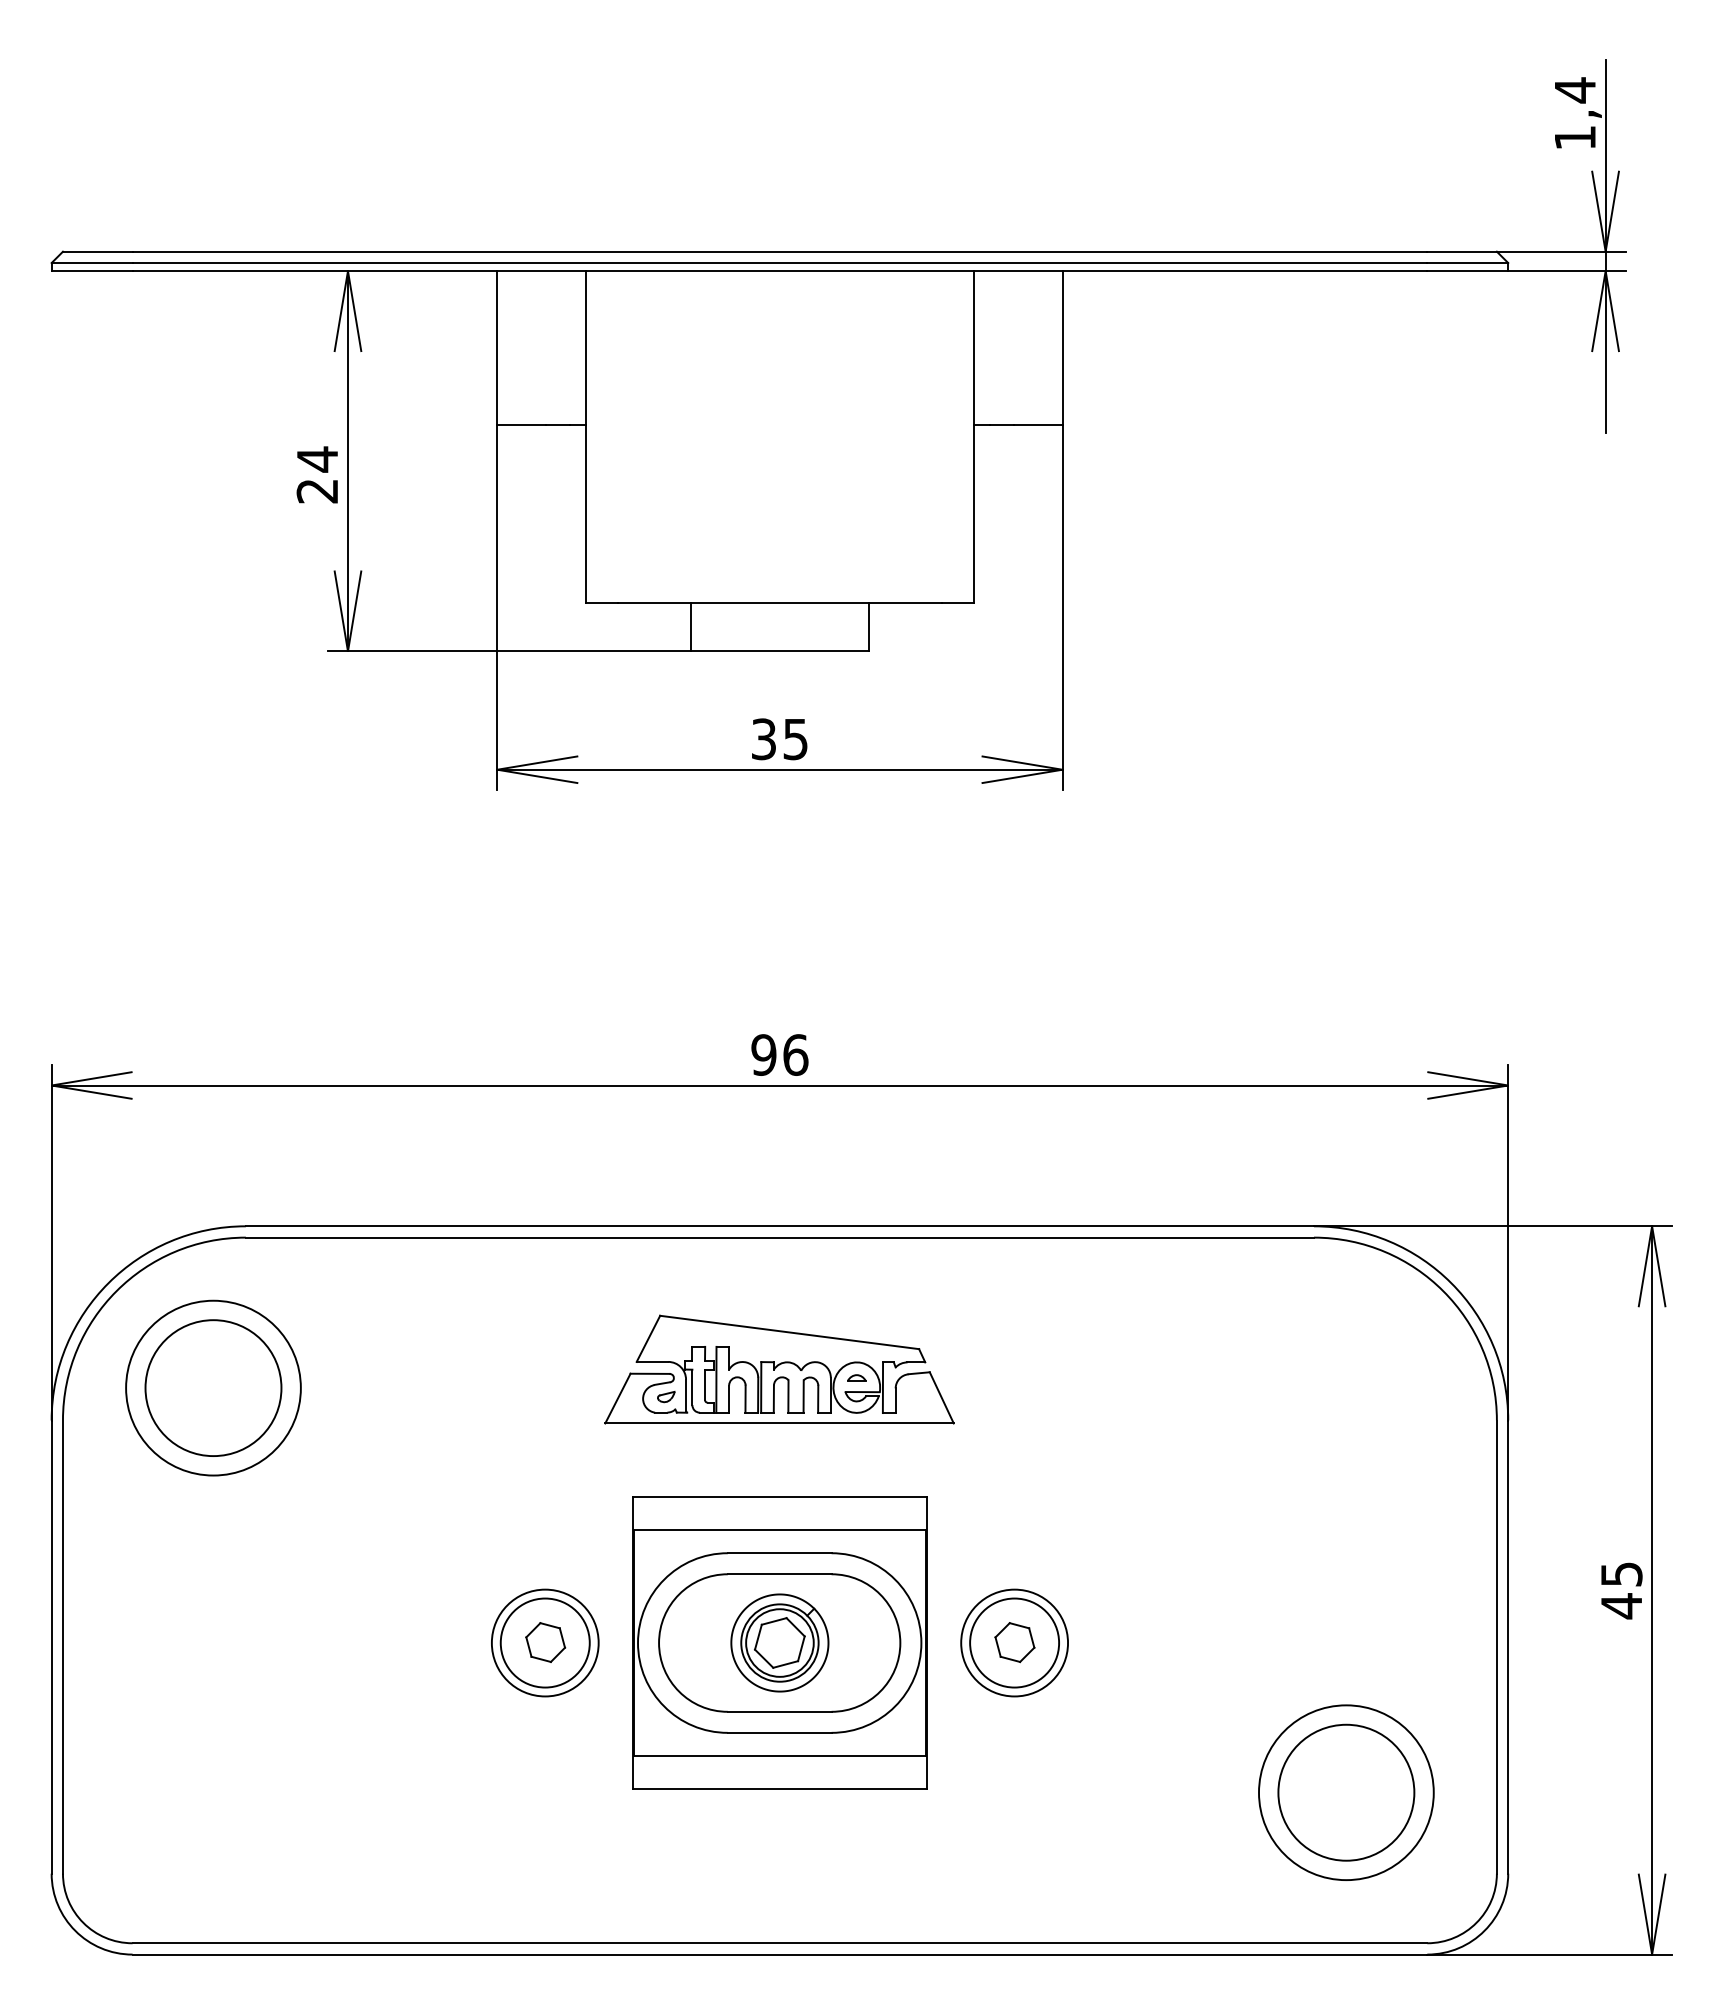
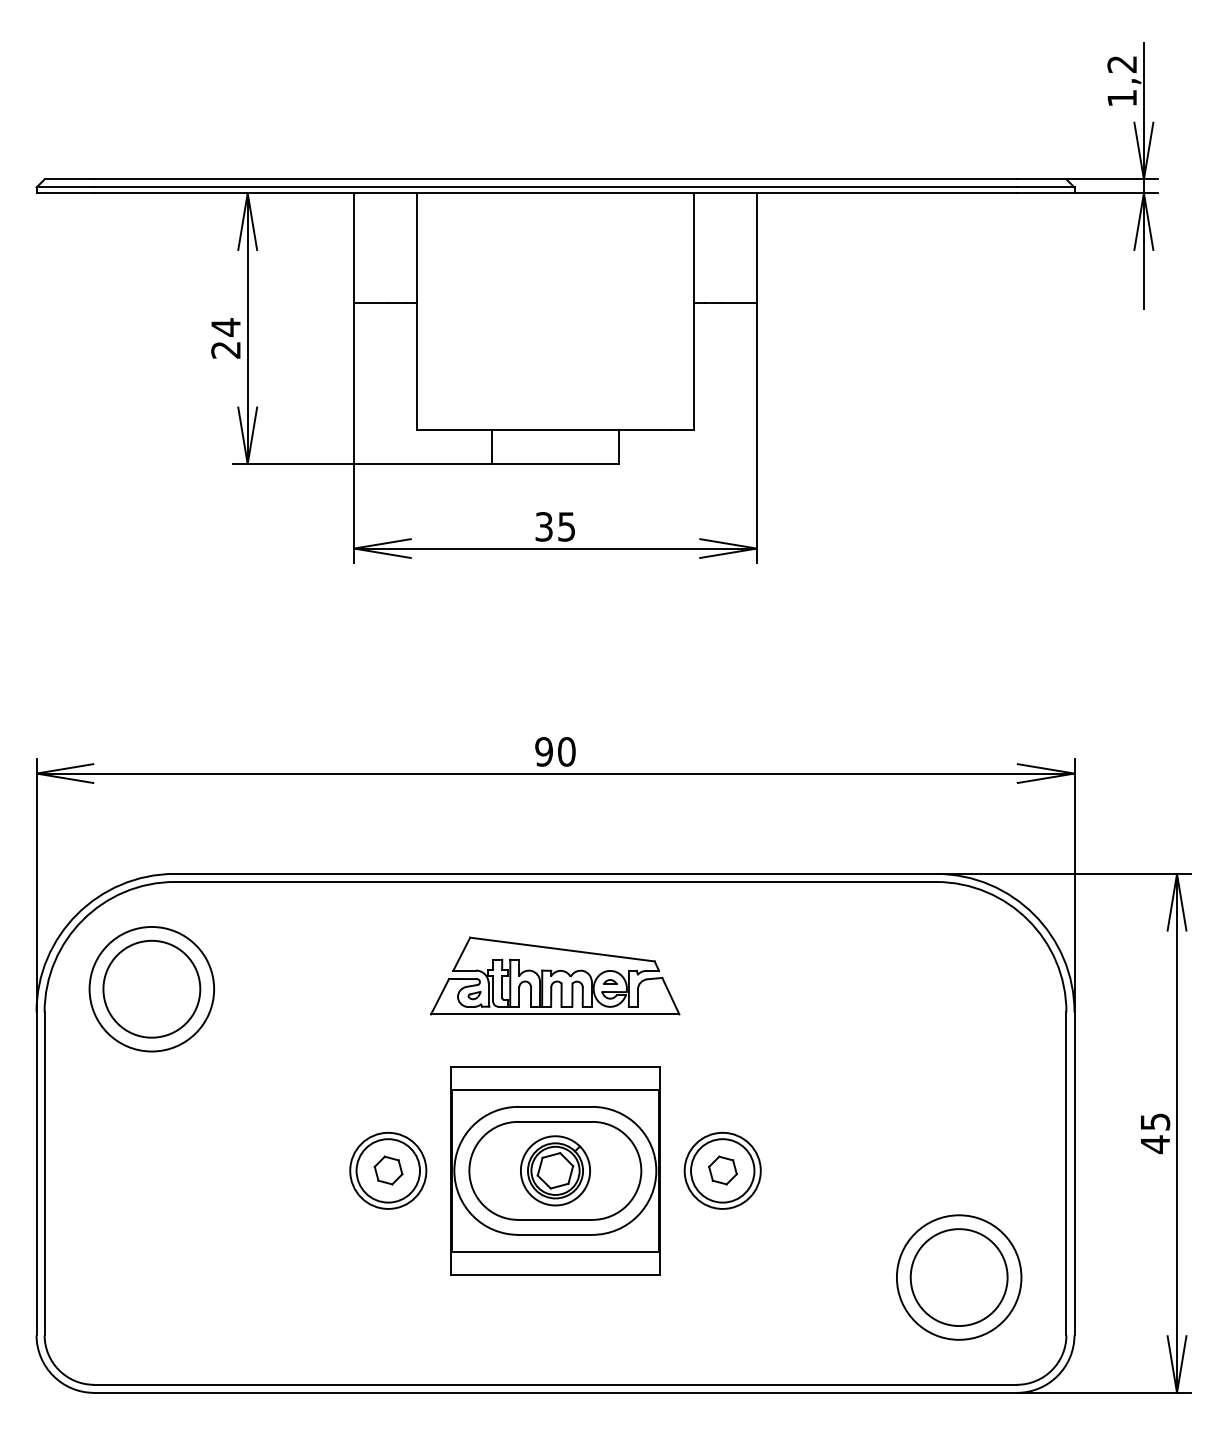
text: (1574, 90) -> (1121, 64), 1,4 -> 1,2
text: (795, 1054) -> (566, 751), 96 -> 90

